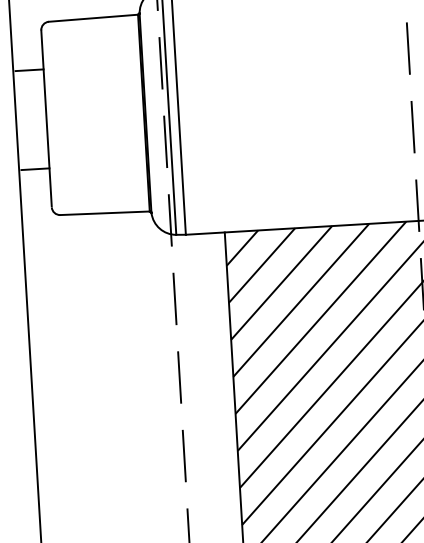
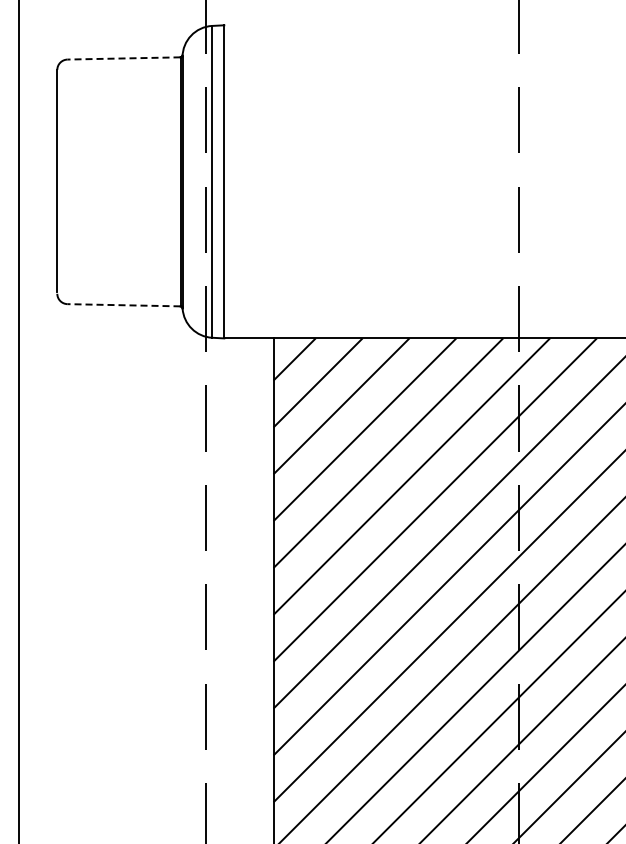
line: (93, 18) -> (123, 58), solid -> dashed
line: (29, 70) -> (39, 119), removed
line: (35, 169) -> (39, 244), removed
line: (104, 213) -> (123, 305), solid -> dashed

